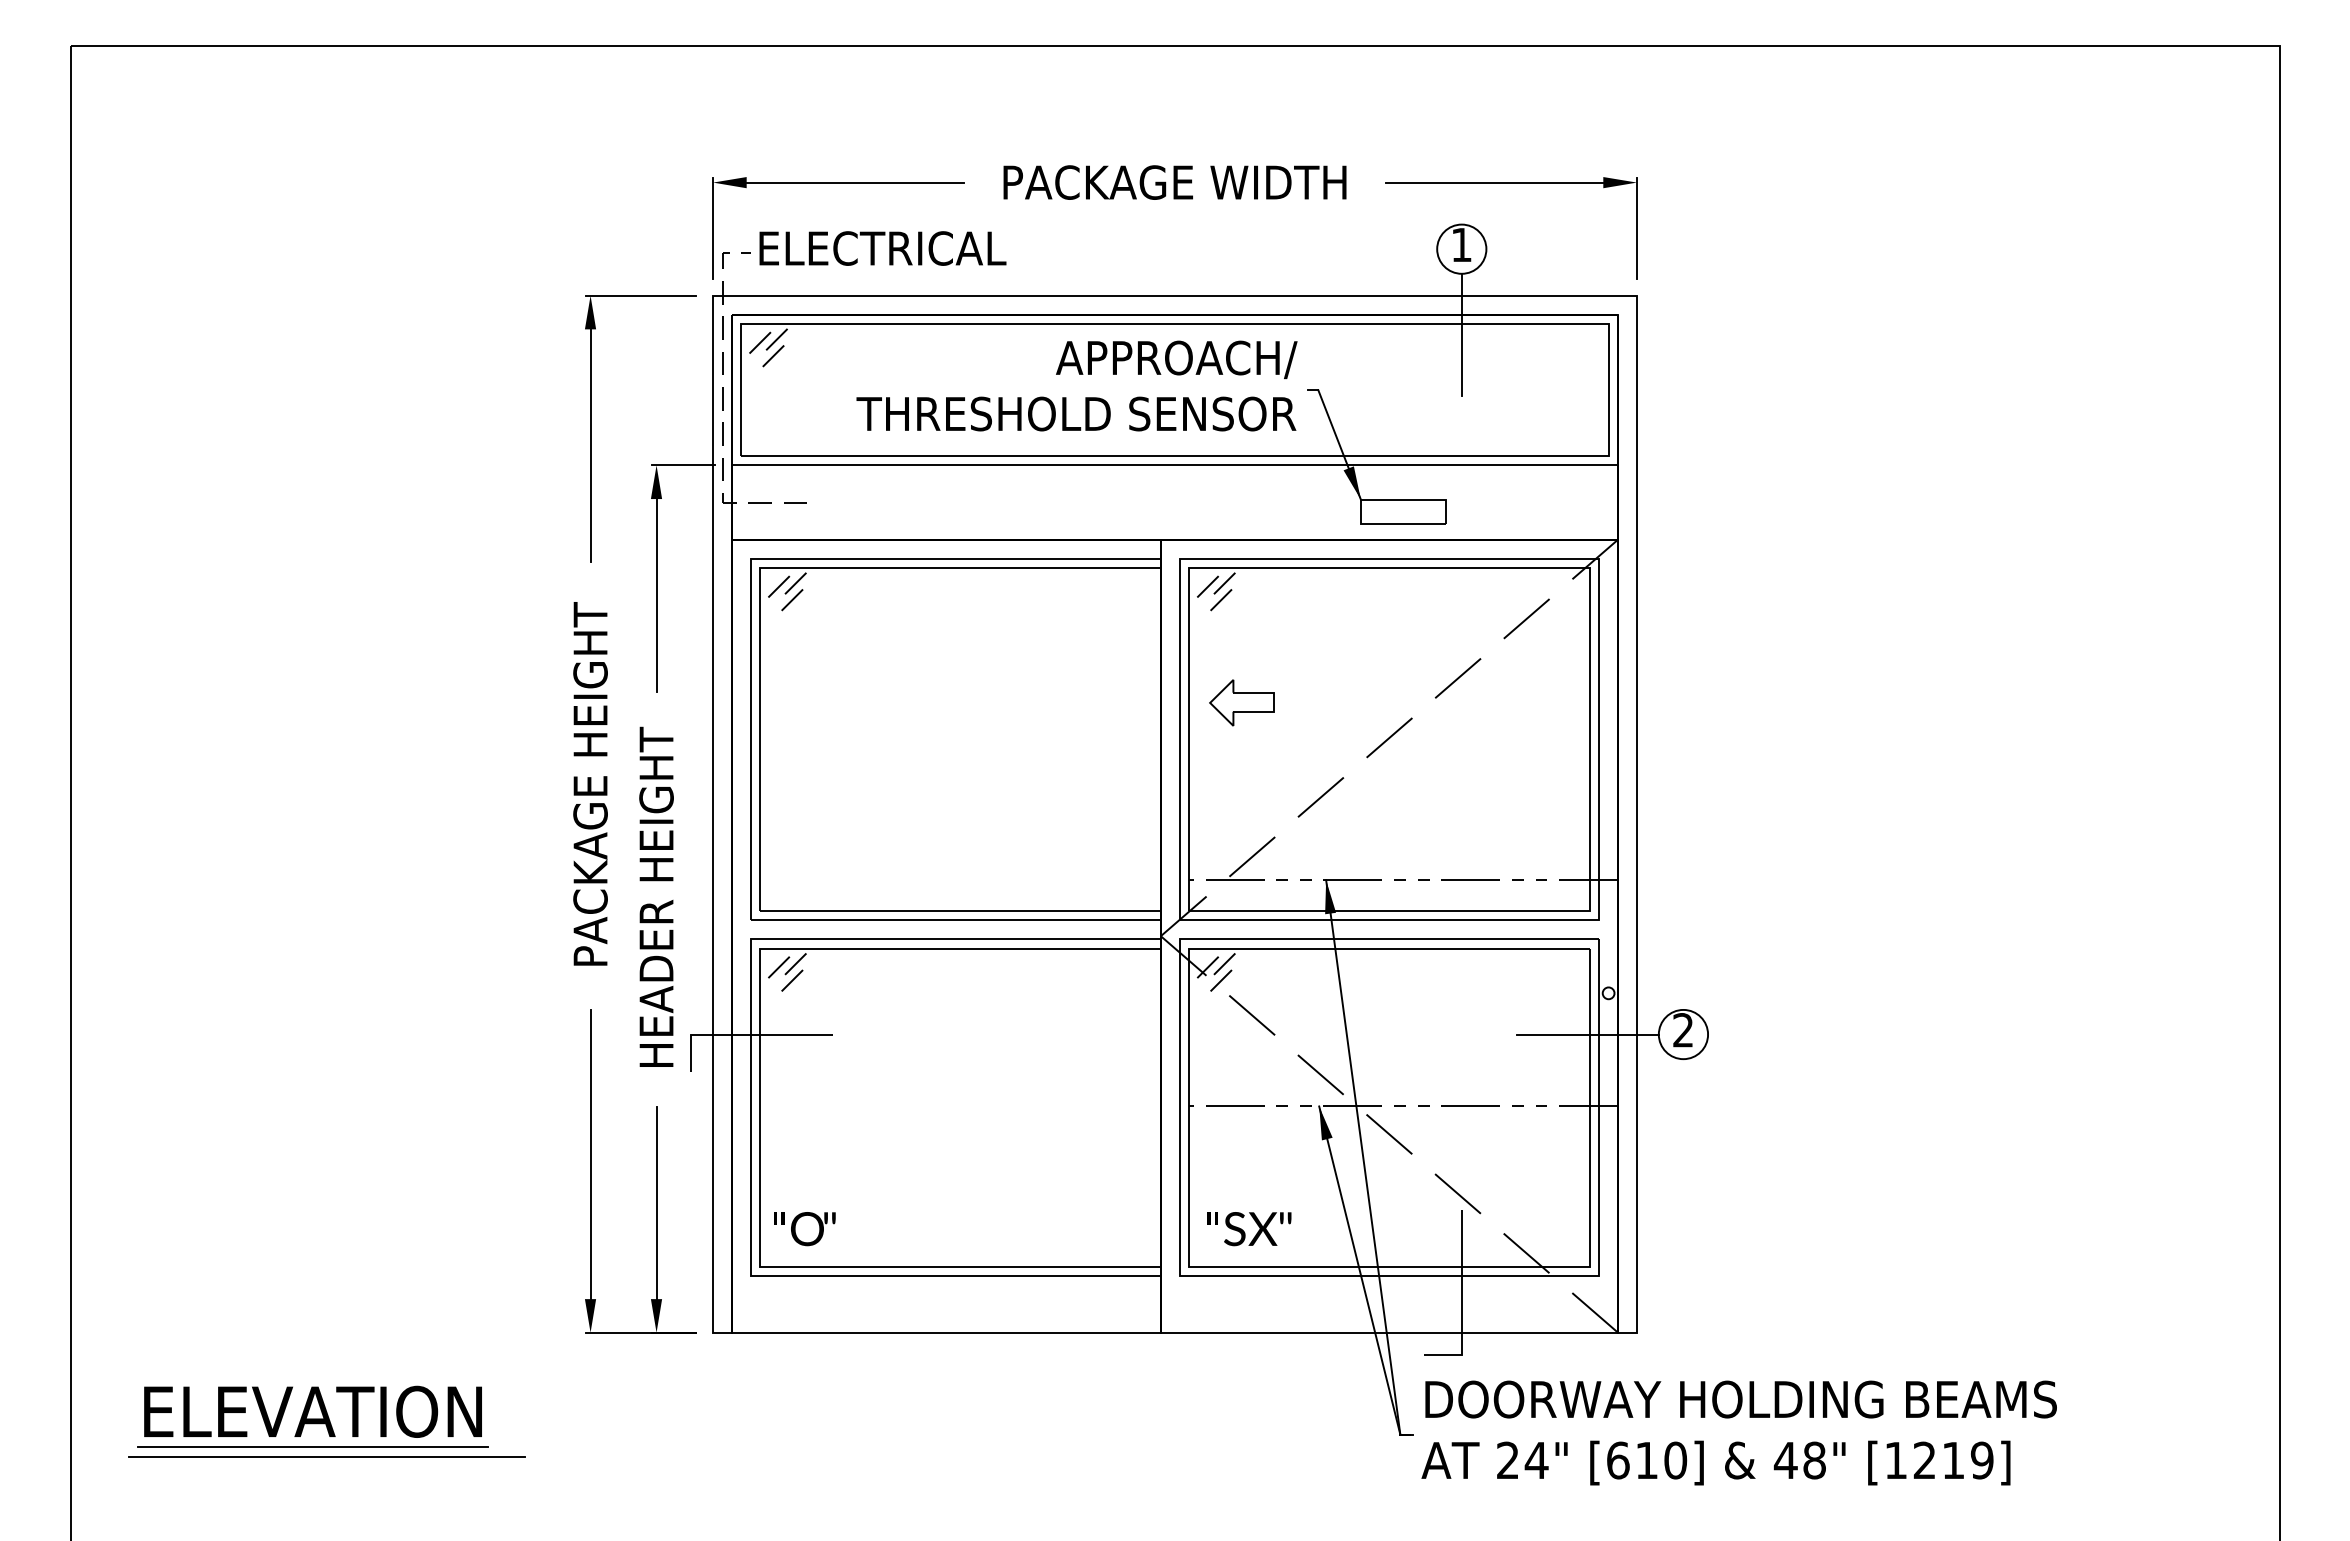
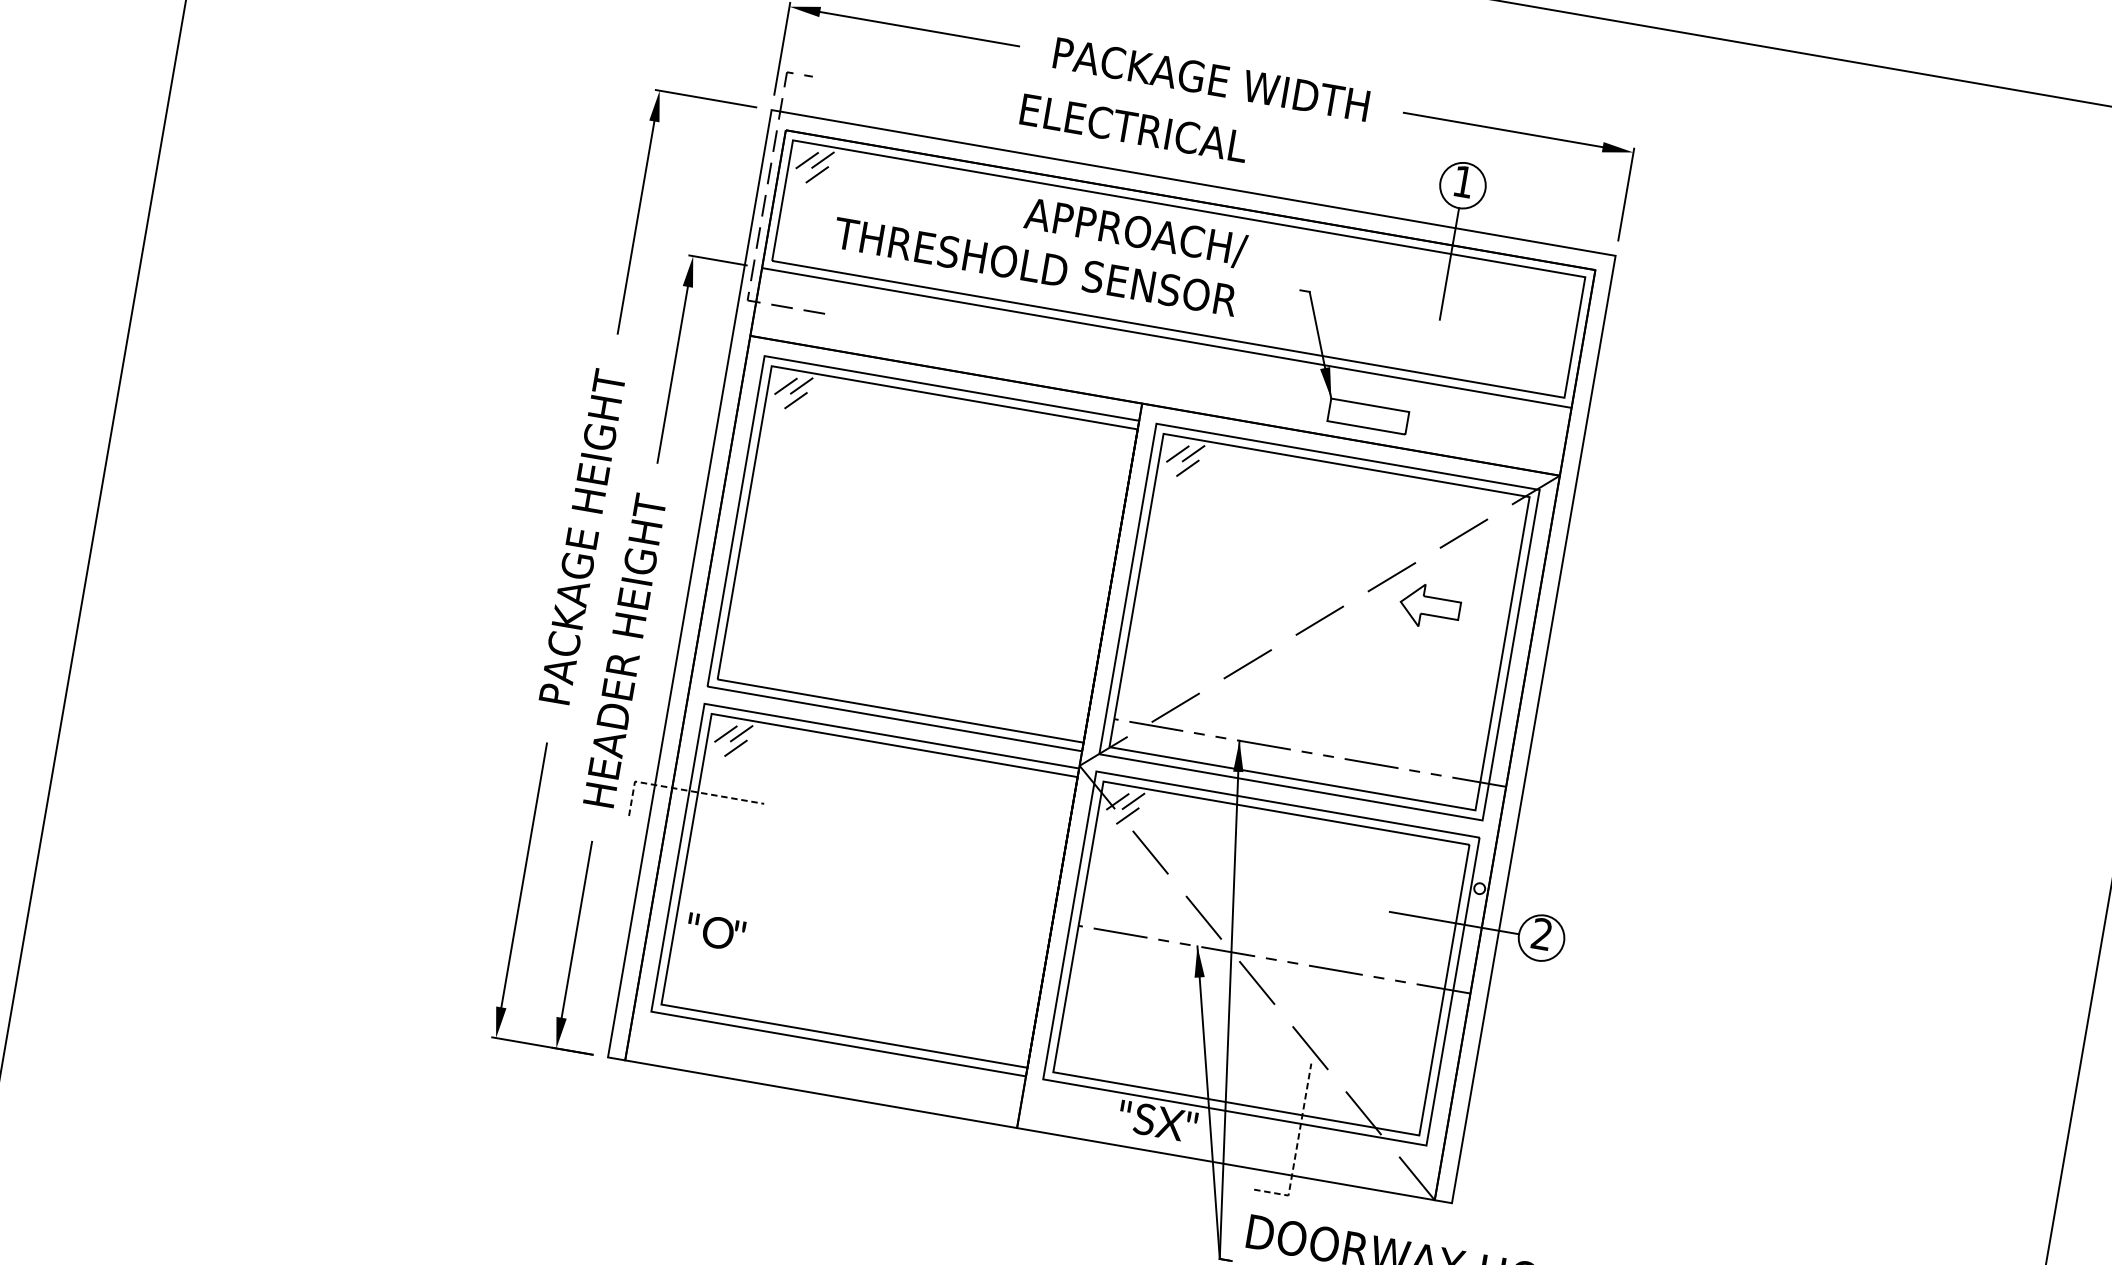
text: (882, 248) -> (1133, 128), moved
text: (1076, 385) -> (1040, 240), moved
part: (1241, 702) -> (1429, 606), moved
line: (742, 1034) -> (681, 789), solid -> dashed
text: (804, 1229) -> (715, 932), moved
text: (1249, 1229) -> (1157, 1122), moved
line: (1461, 1301) -> (1296, 1146), solid -> dashed
part: (312, 1416) -> (228, 1070), removed
line: (326, 1457) -> (235, 1110), removed

